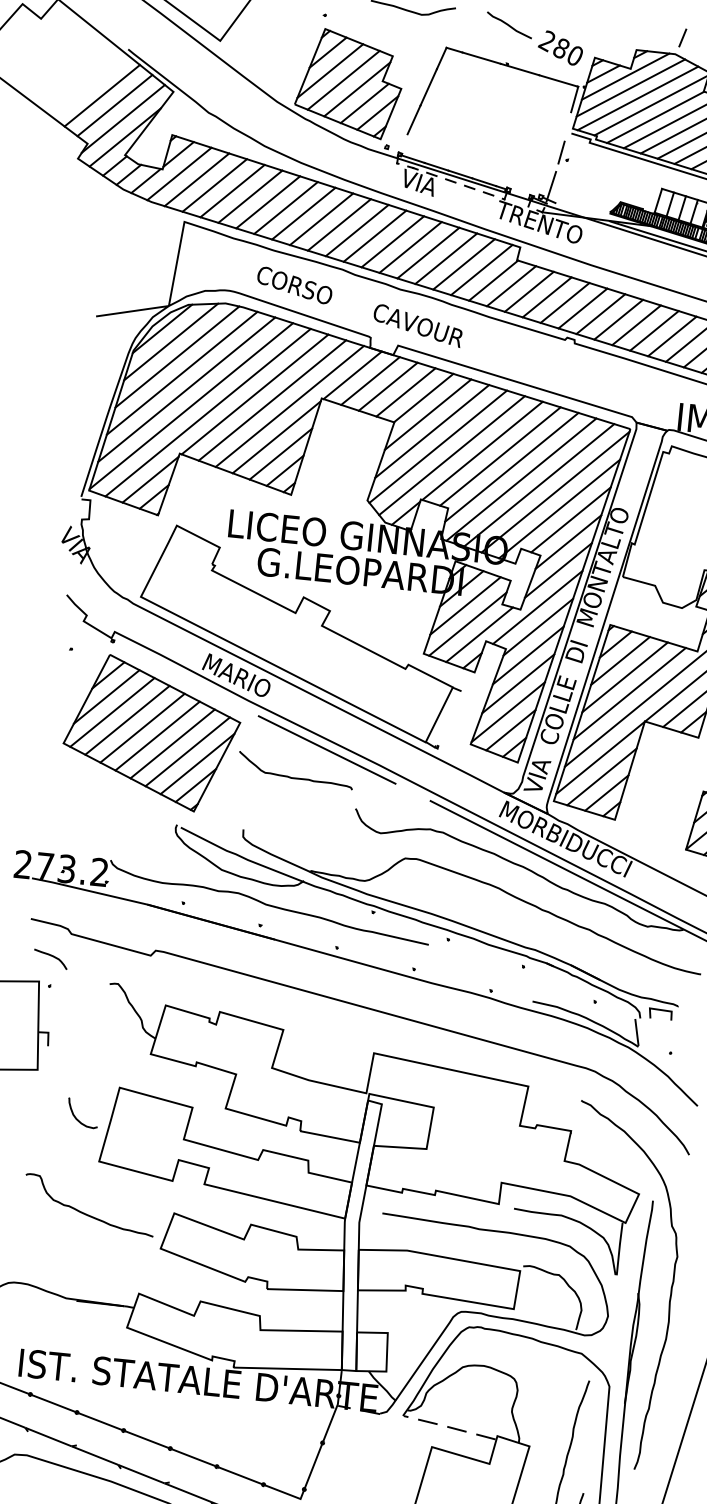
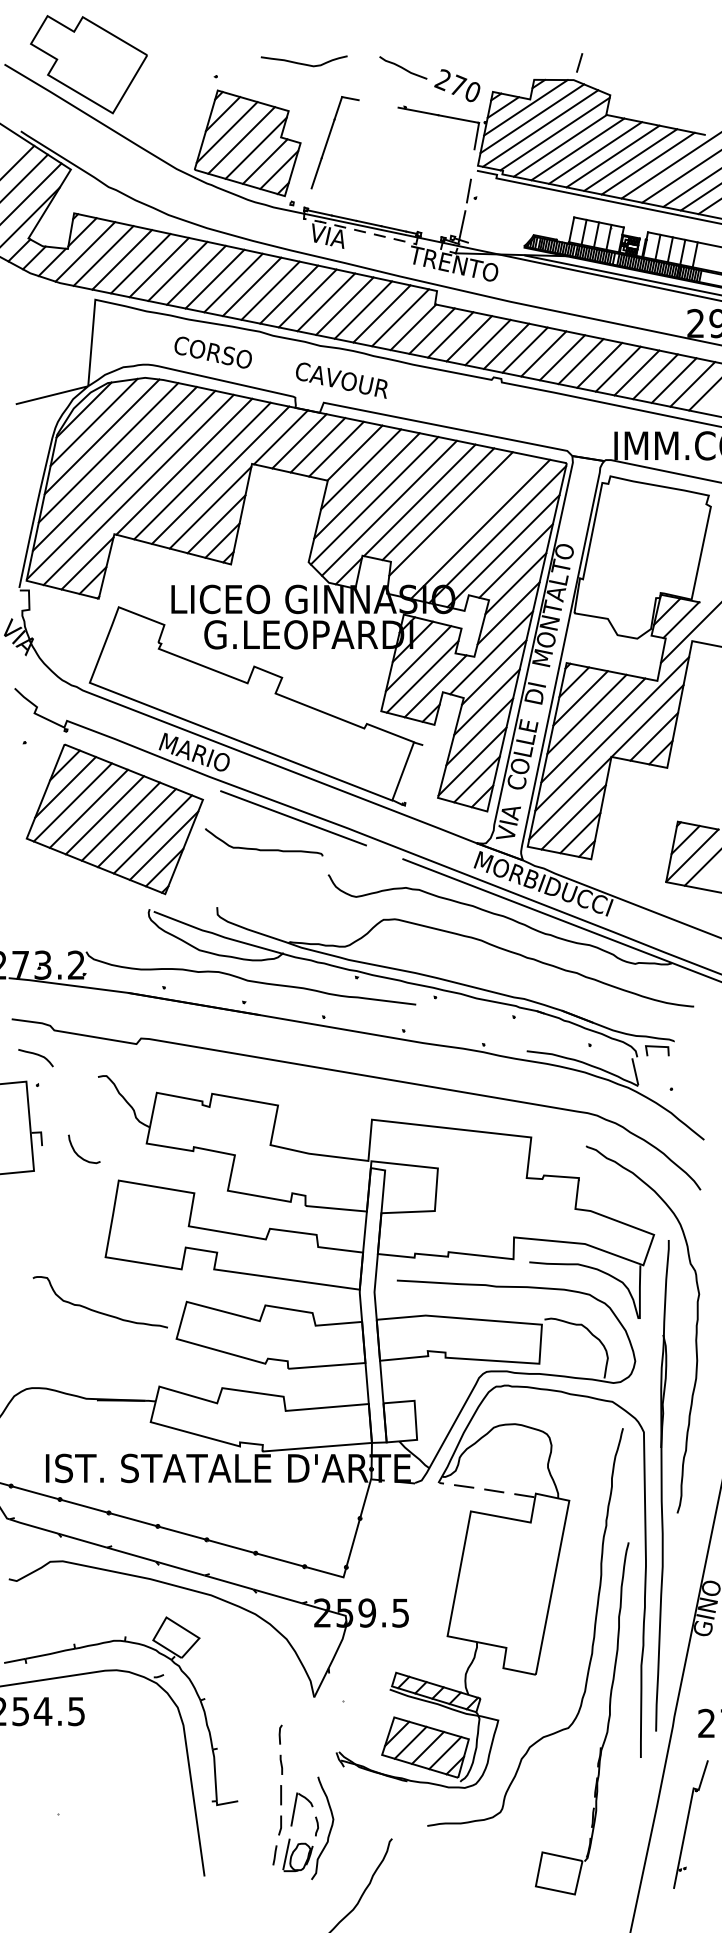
text: (561, 48) -> (458, 85), 280 -> 270
line: (481, 57) -> (378, 103), removed
line: (520, 479) -> (461, 525), removed
curve: (79, 1120) -> (81, 1156), moved

